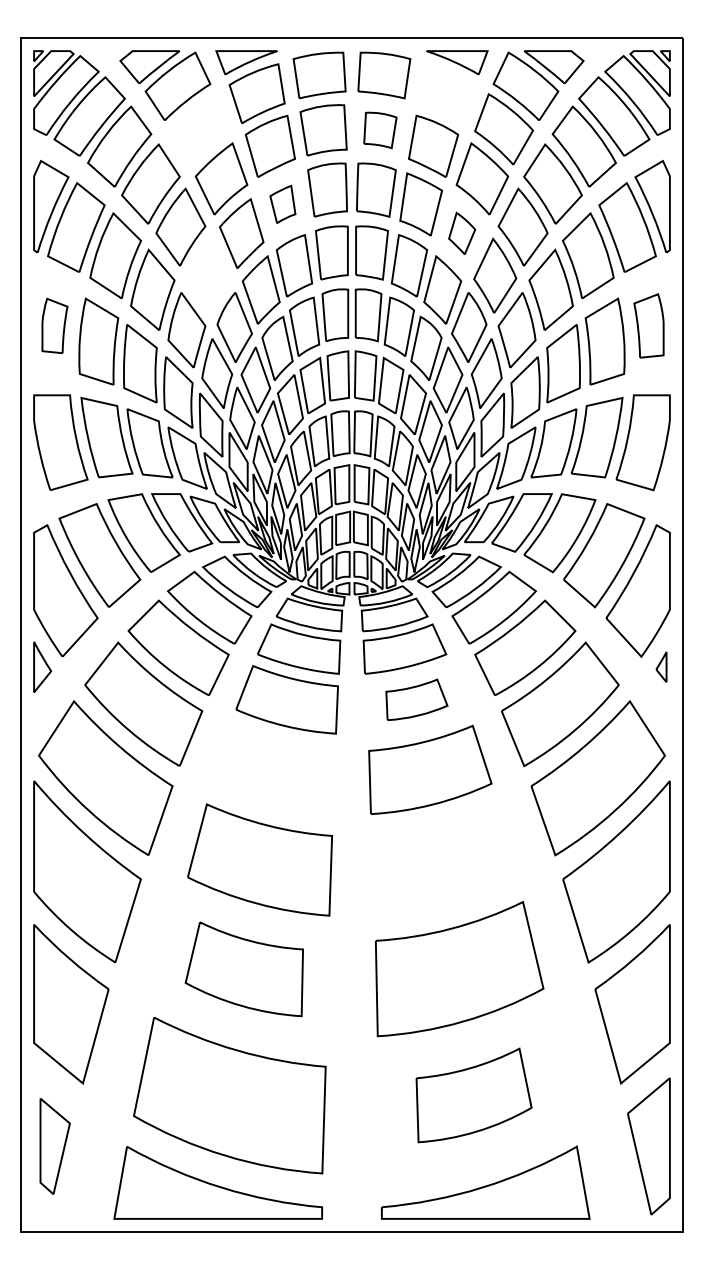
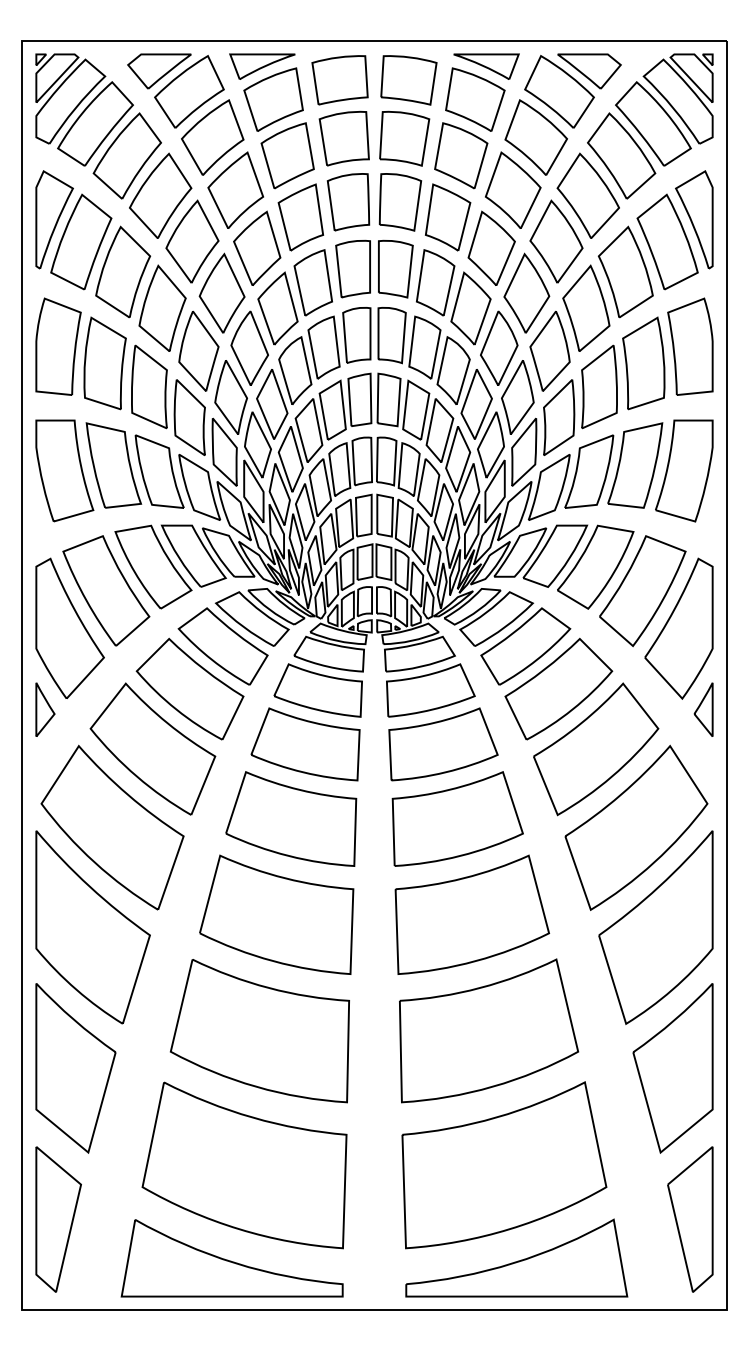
part: (446, 93) -> (475, 99), added
part: (199, 129) -> (212, 137), added
part: (380, 130) -> (404, 138), size x1.43
part: (282, 204) -> (300, 217), size x1.67
part: (461, 233) -> (490, 248), size x1.67
part: (208, 275) -> (221, 293), added
part: (54, 325) -> (58, 346), size x1.67
part: (648, 325) -> (689, 346), size x1.43
part: (661, 666) -> (703, 709), size x1.67
part: (416, 699) -> (443, 744), size x1.67
part: (273, 769) -> (290, 818), added
part: (444, 859) -> (472, 914), added
part: (244, 969) -> (260, 1031), size x1.43
part: (473, 1095) -> (503, 1165), size x1.67
part: (55, 1146) -> (59, 1219), size x1.43

